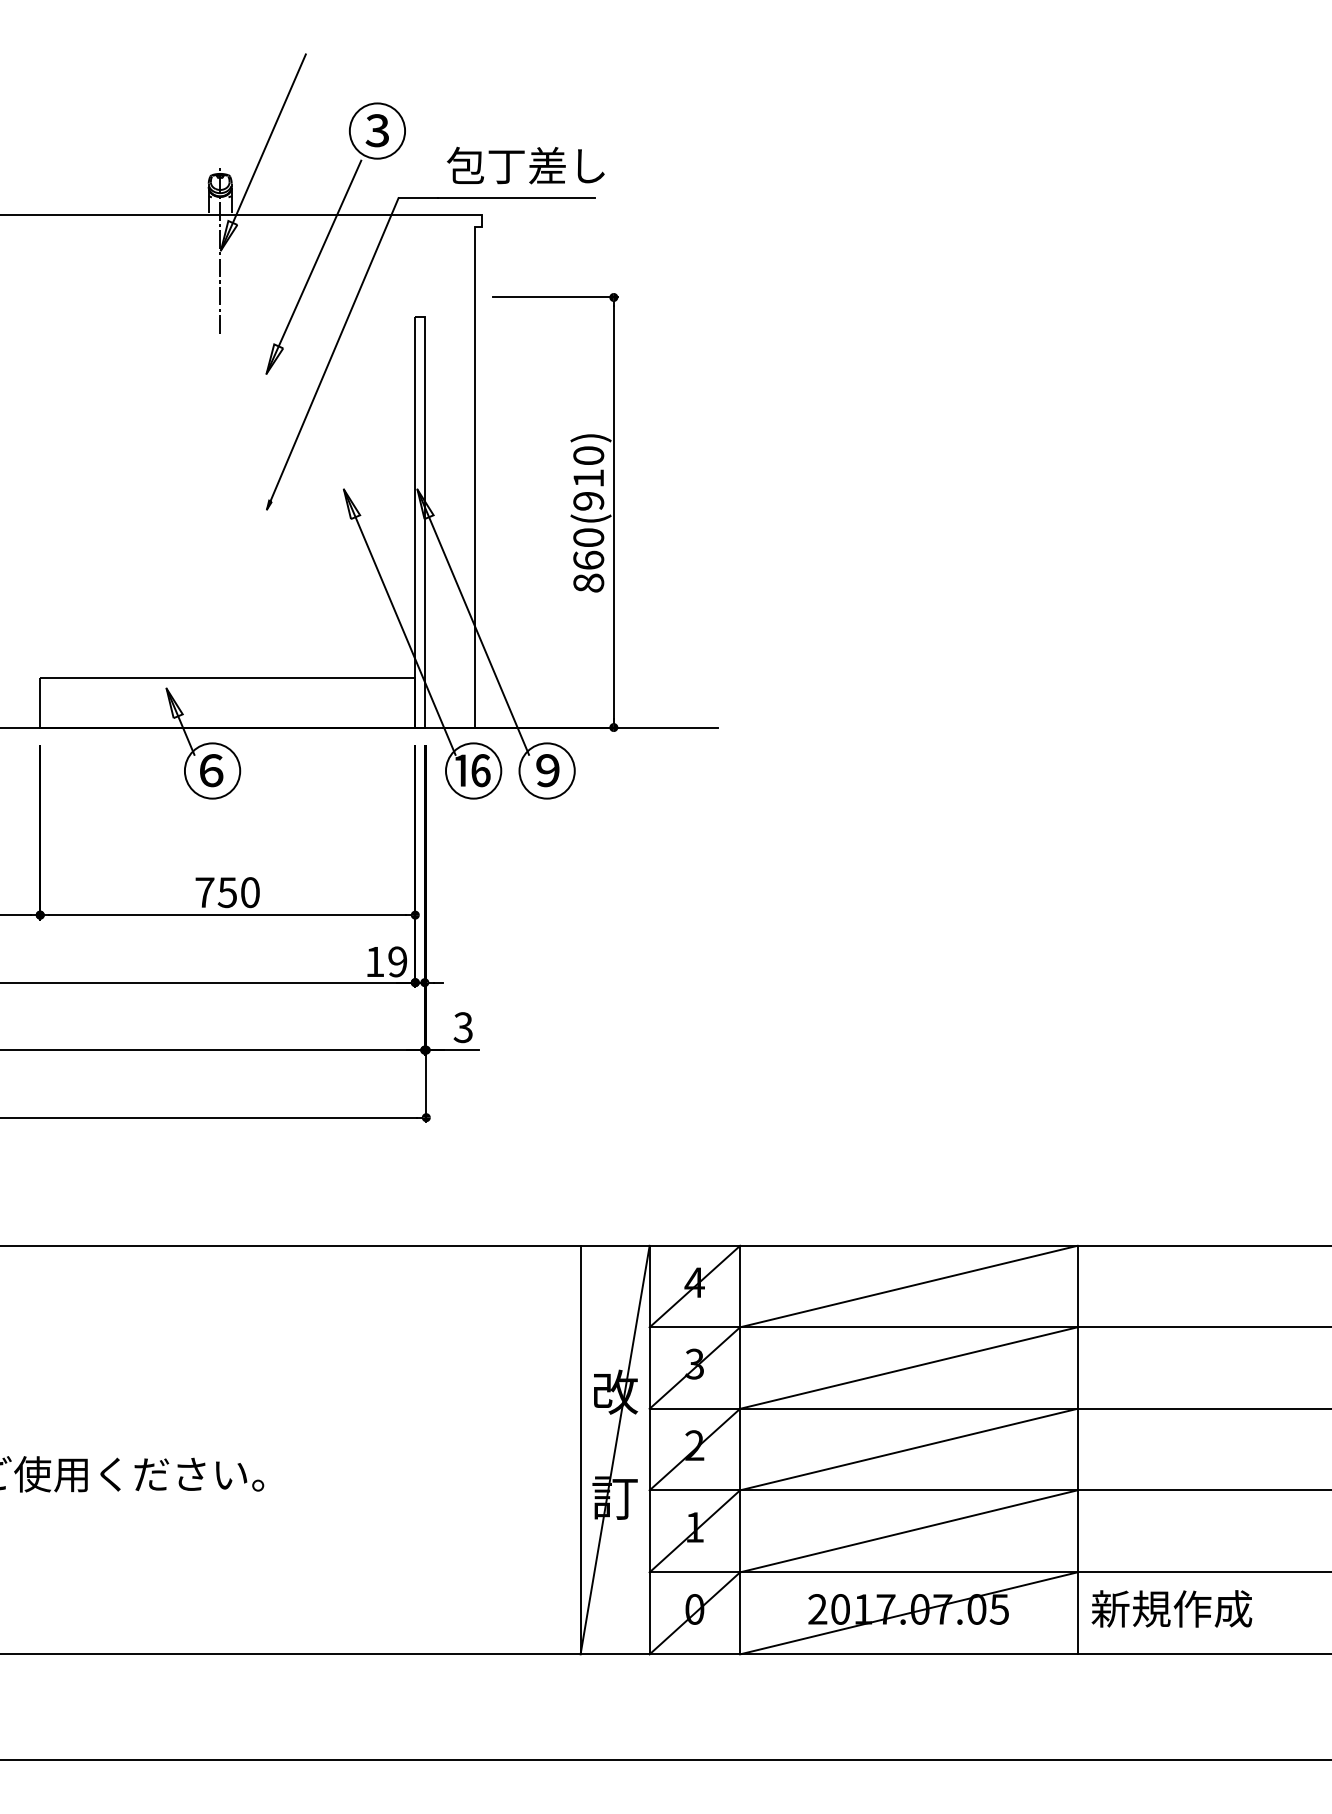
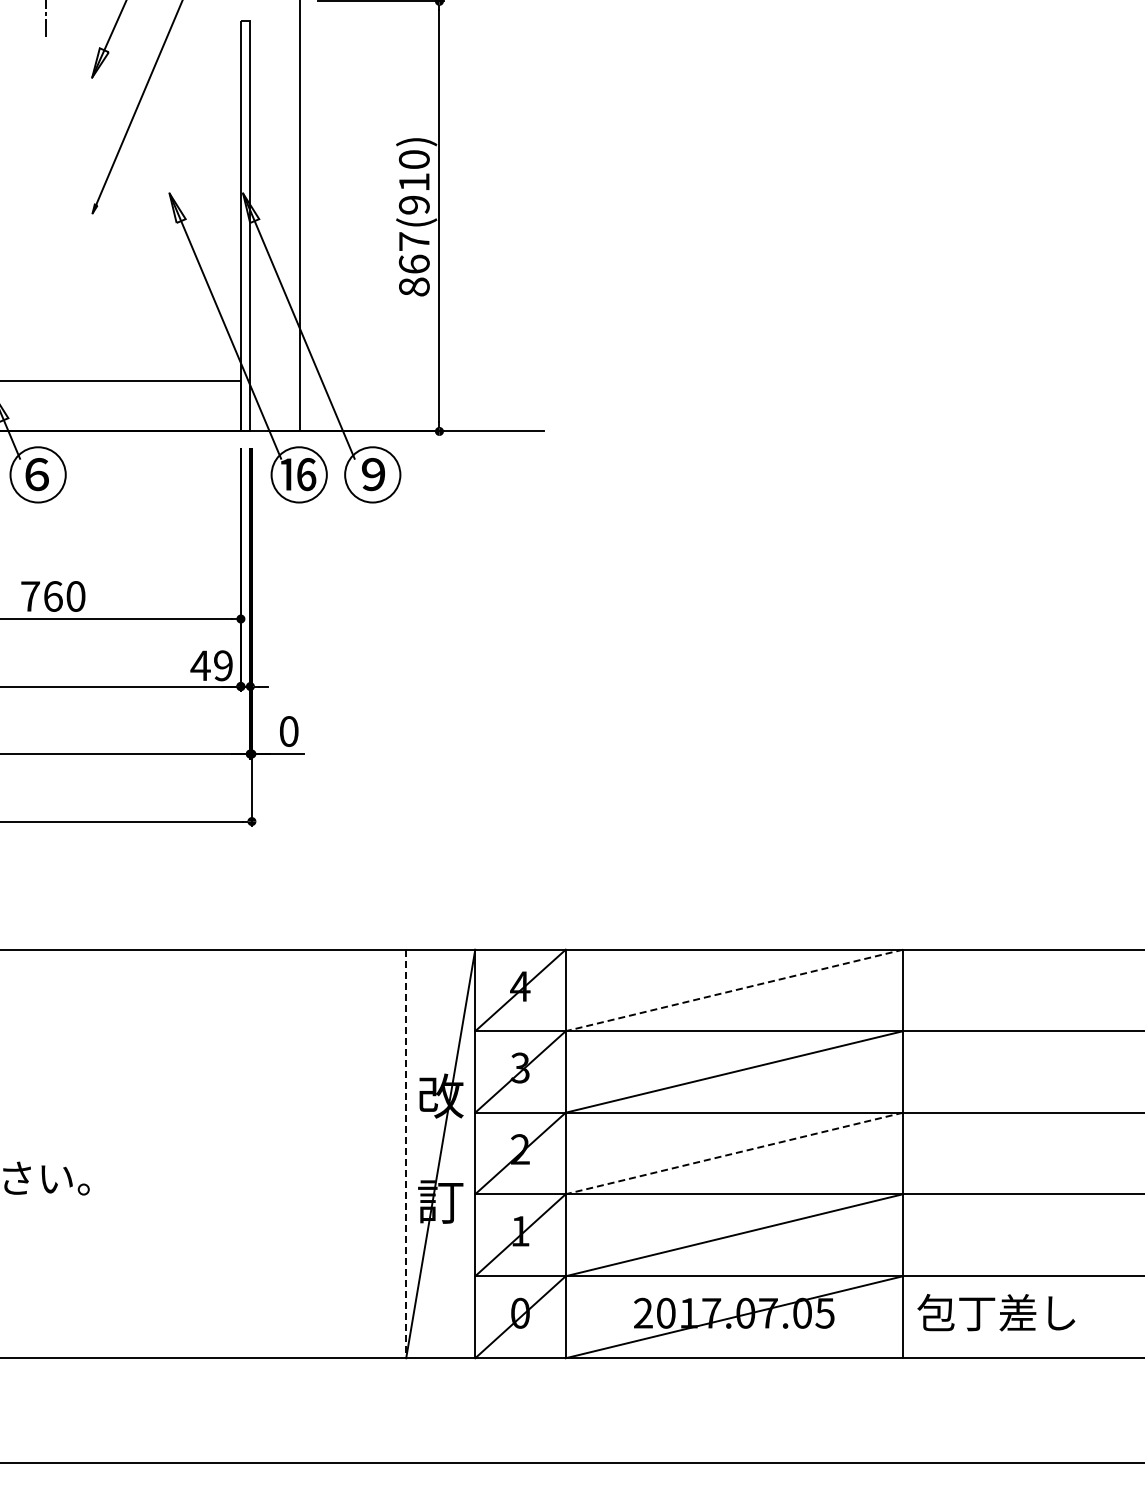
text: (588, 537) -> (414, 241), 860(910) -> 867(910)
text: (227, 892) -> (53, 596), 750 -> 760
text: (374, 961) -> (200, 665), 19 -> 49
text: (462, 1027) -> (288, 731), 3 -> 0
line: (908, 1286) -> (734, 990), solid -> dashed
line: (908, 1449) -> (734, 1153), solid -> dashed
line: (580, 1450) -> (406, 1154), solid -> dashed
text: (1171, 1608) -> (997, 1312), 新規作成 -> 包丁差し

